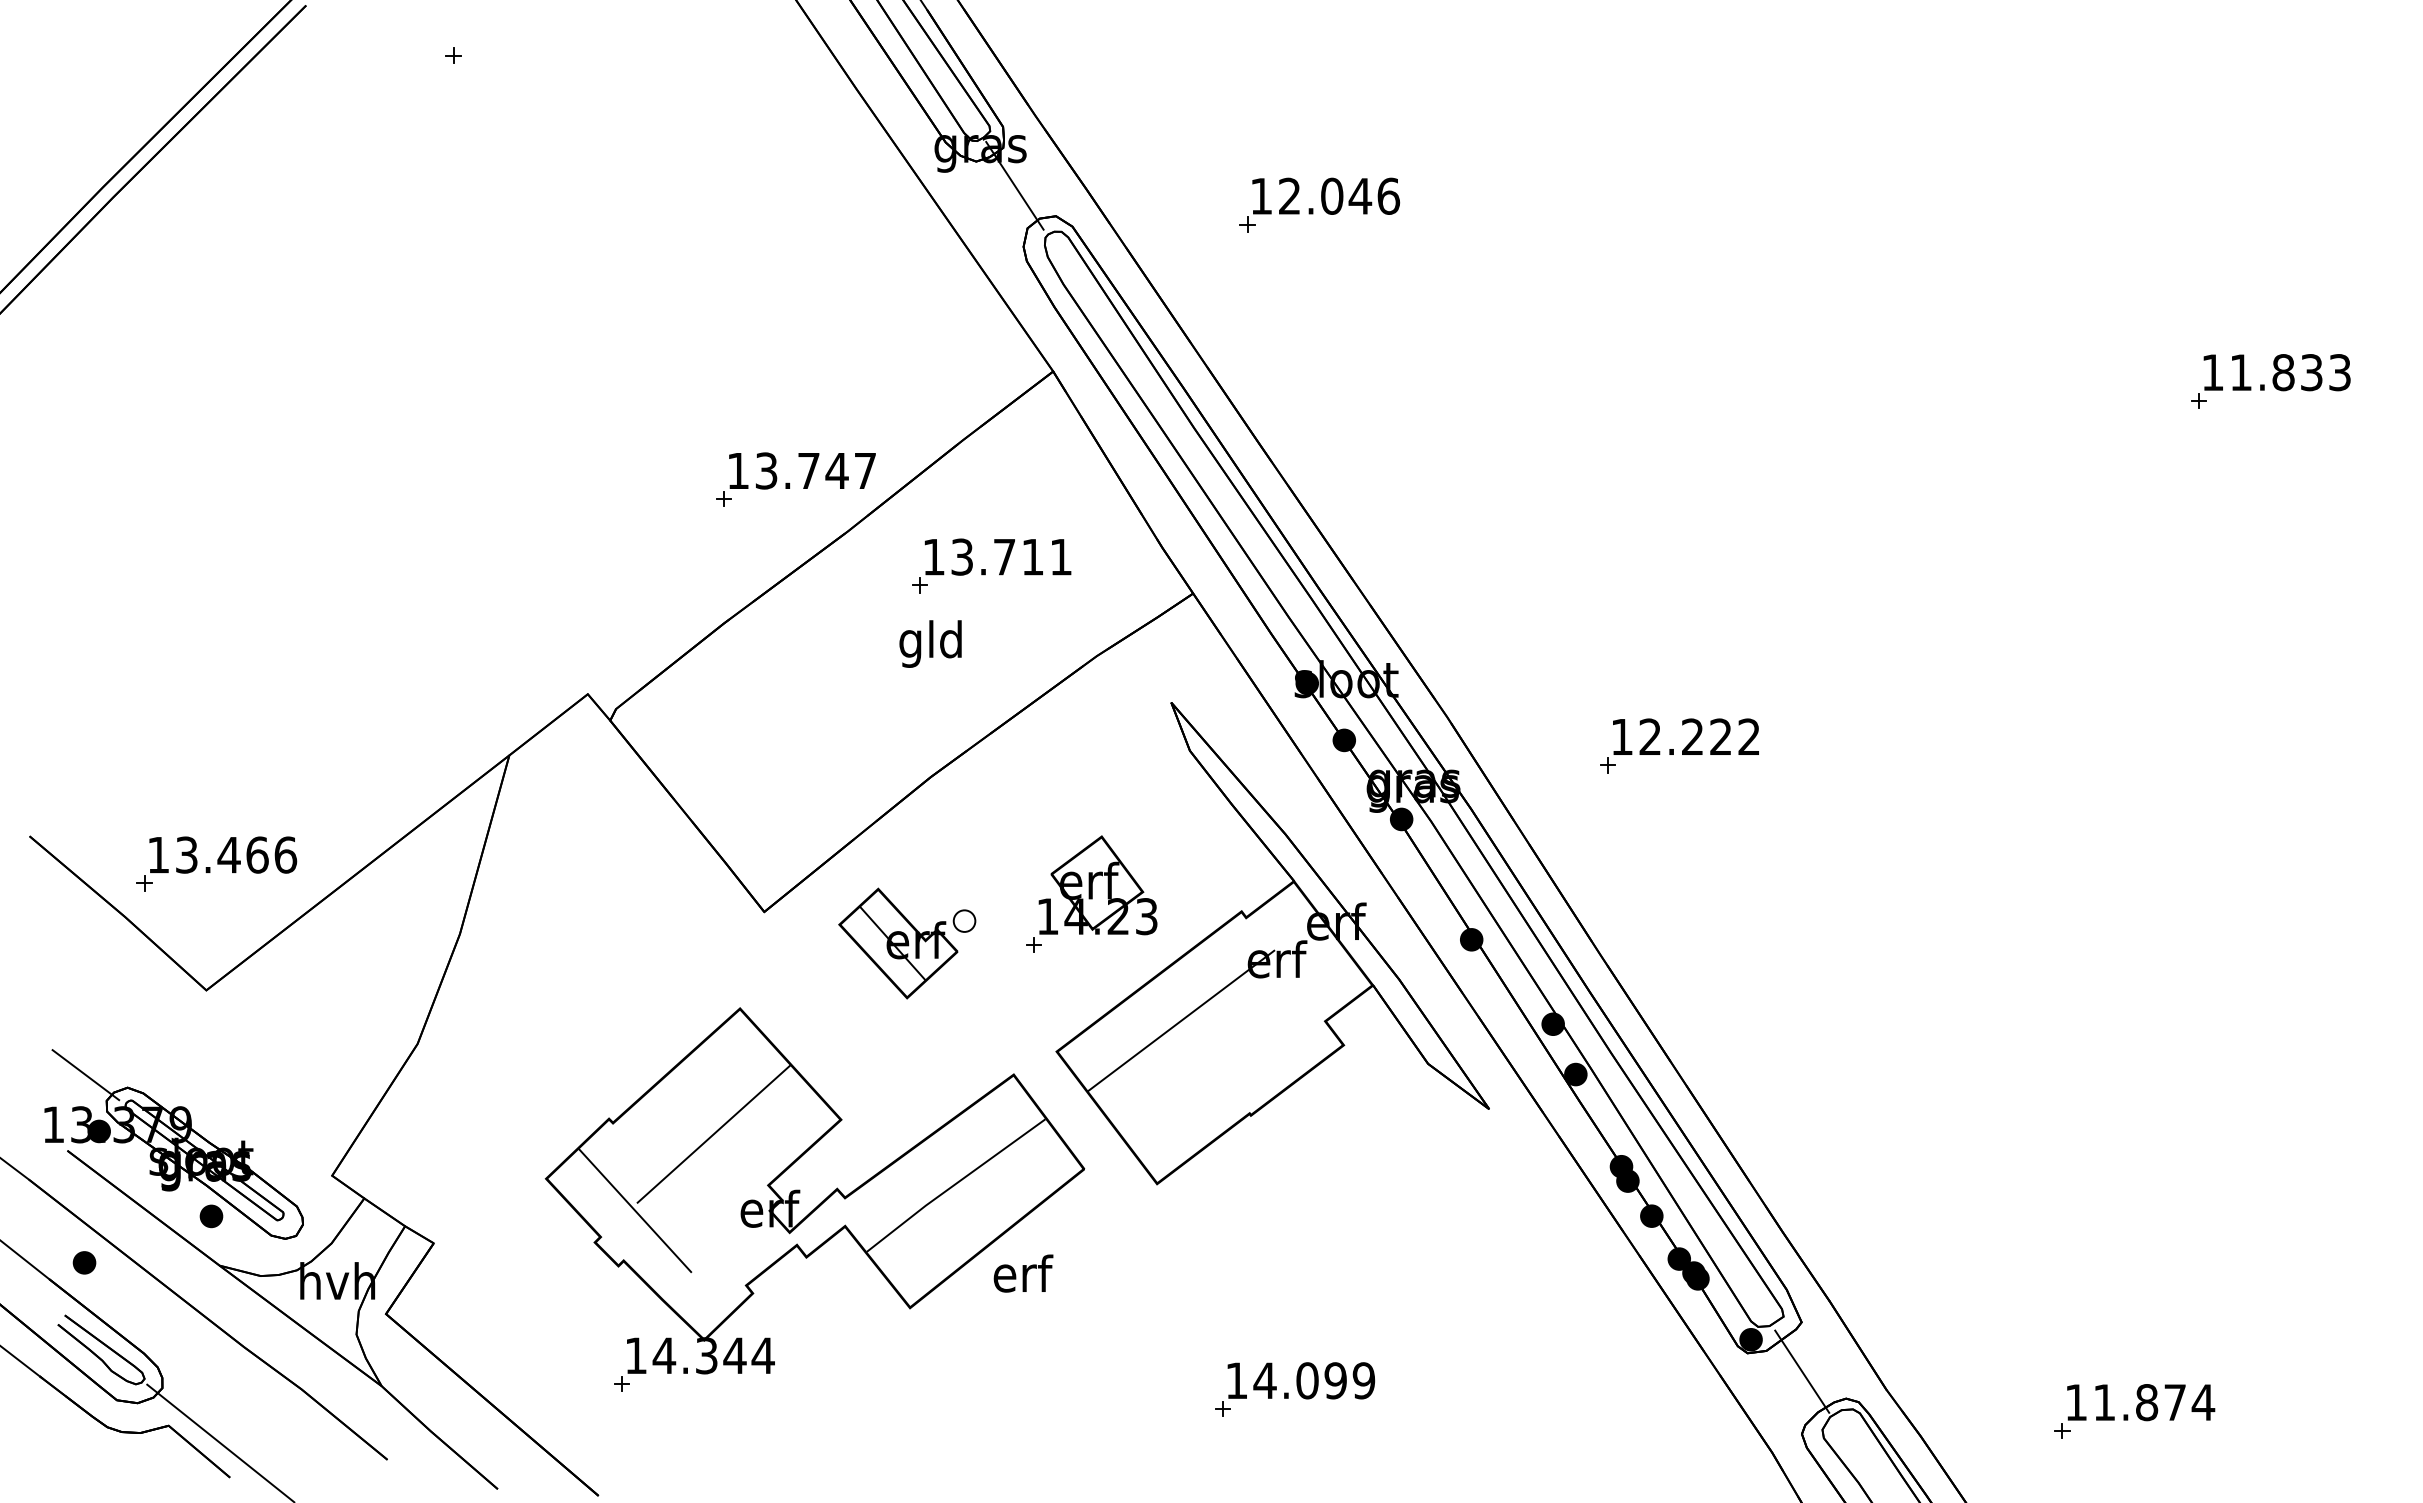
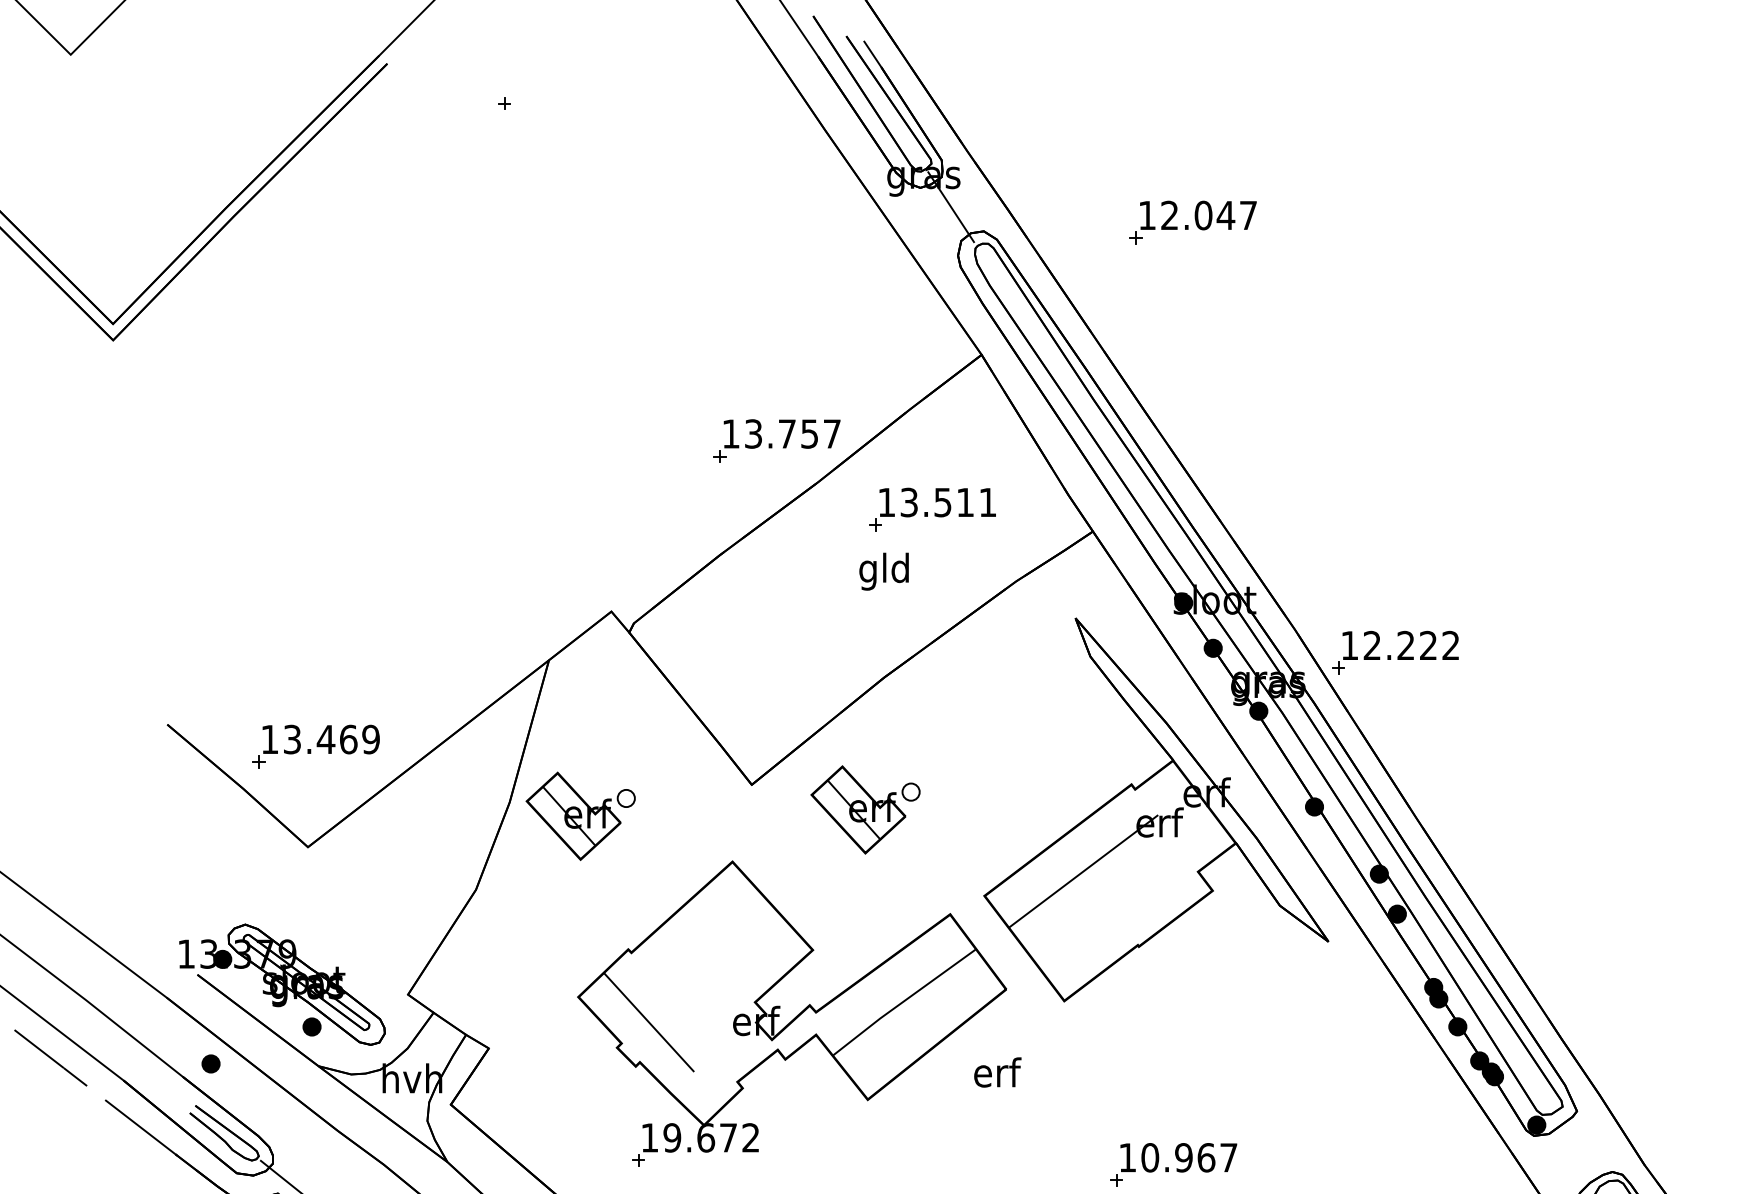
text: (1388, 195) -> (1248, 214), 12.046 -> 12.047
text: (836, 471) -> (809, 434), 13.747 -> 13.757
text: (1004, 557) -> (942, 502), 13.711 -> 13.511
part: (1679, 745) -> (1395, 652), moved
text: (285, 854) -> (370, 739), 13.466 -> 13.469
part: (1091, 893) -> (1012, 770), removed
part: (549, 951) -> (580, 816), added
line: (85, 1075) -> (211, 914), removed
line: (713, 1134) -> (711, 961), removed
text: (1023, 1273) -> (997, 1072), moved
text: (713, 1355) -> (711, 1137), 14.344 -> 19.672
line: (1802, 1371) -> (1577, 1150), removed
text: (1314, 1380) -> (1189, 1157), 14.099 -> 10.967

